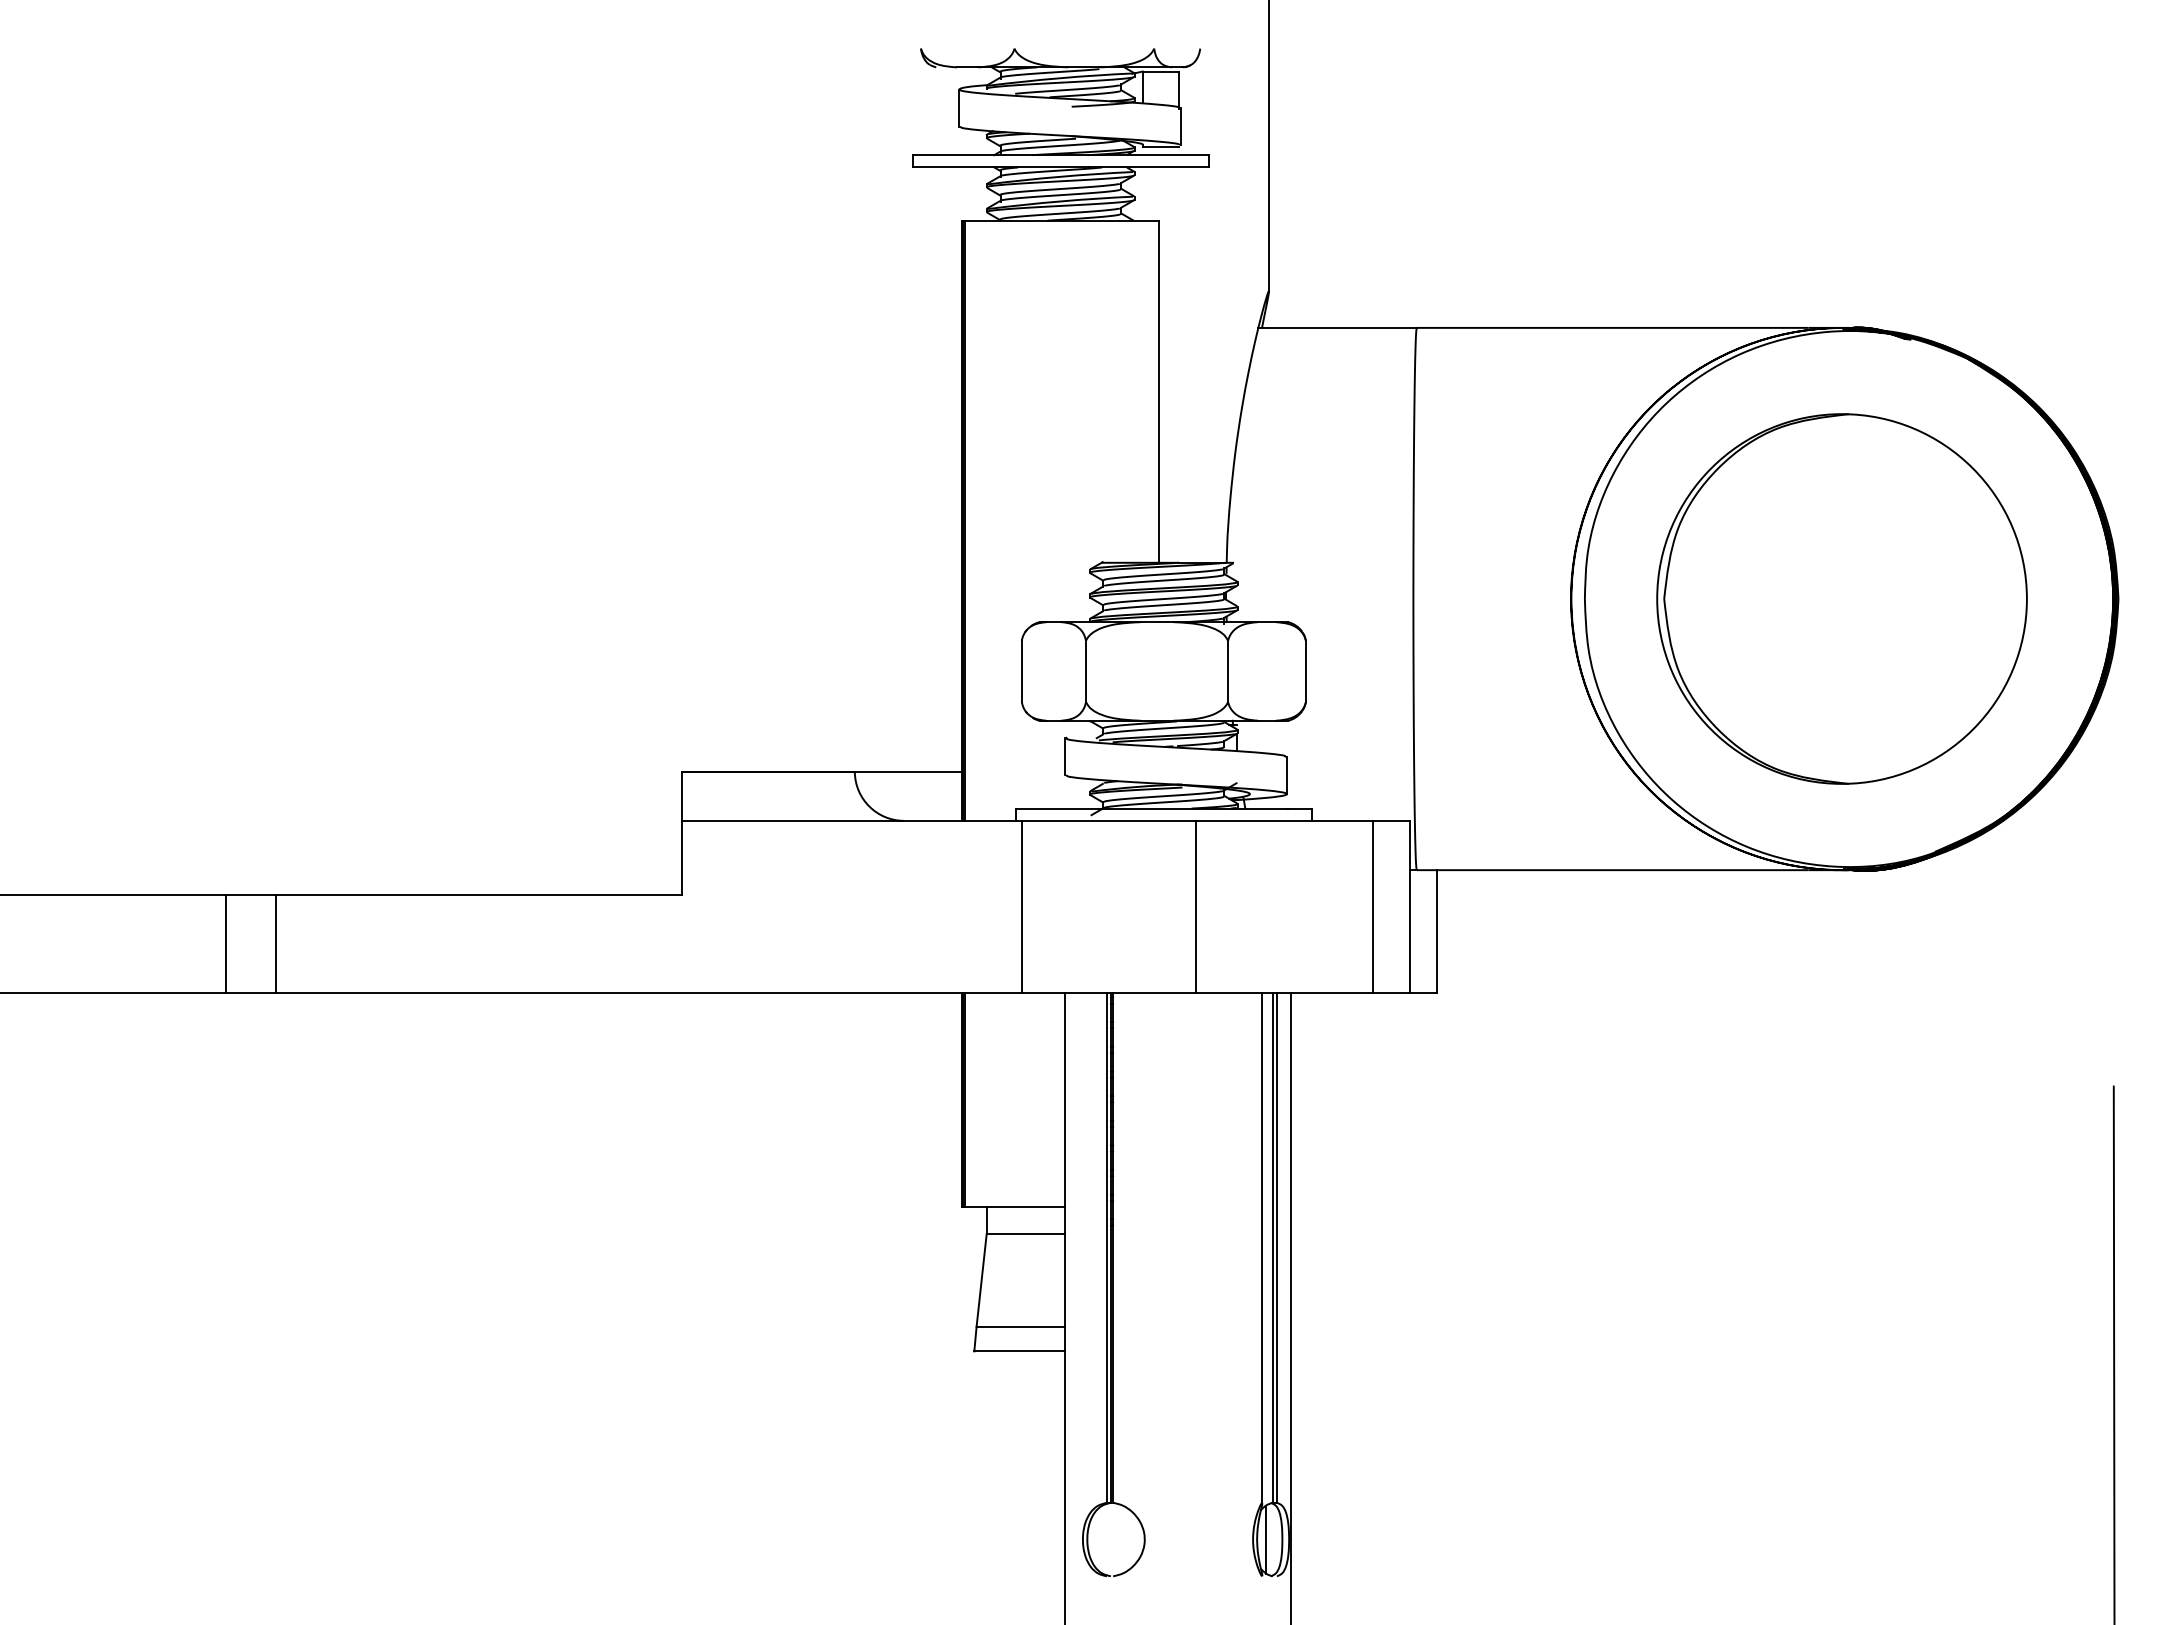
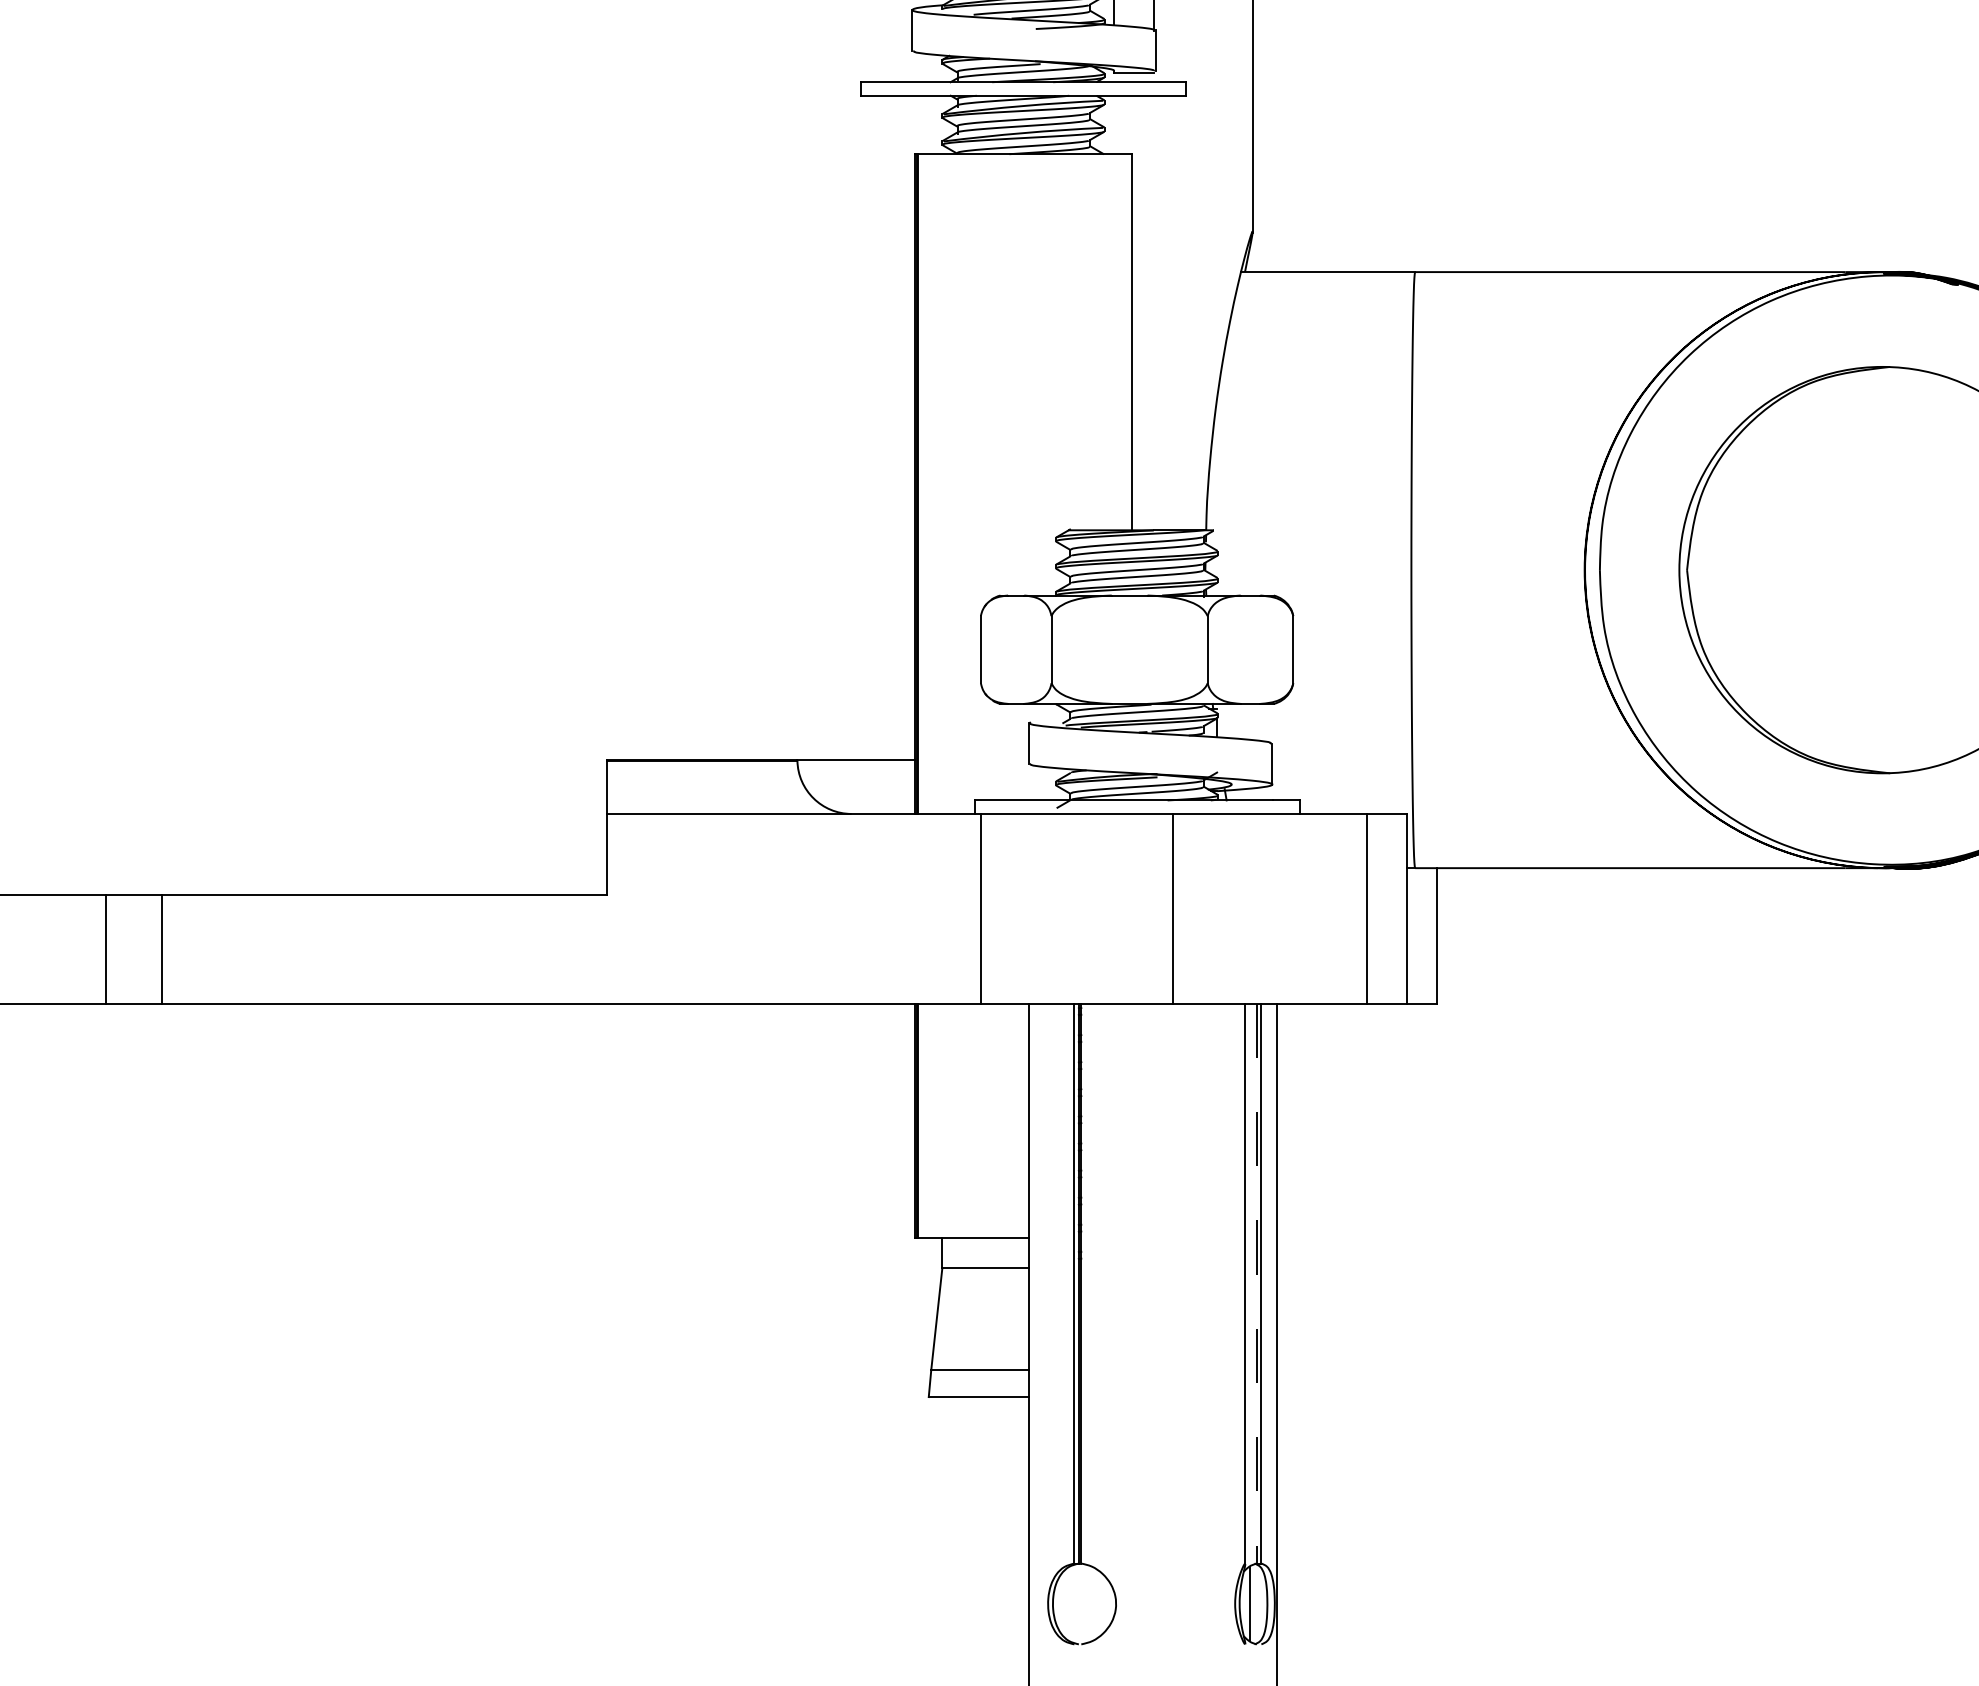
line: (1272, 1248) -> (1256, 1284), solid -> dashed

